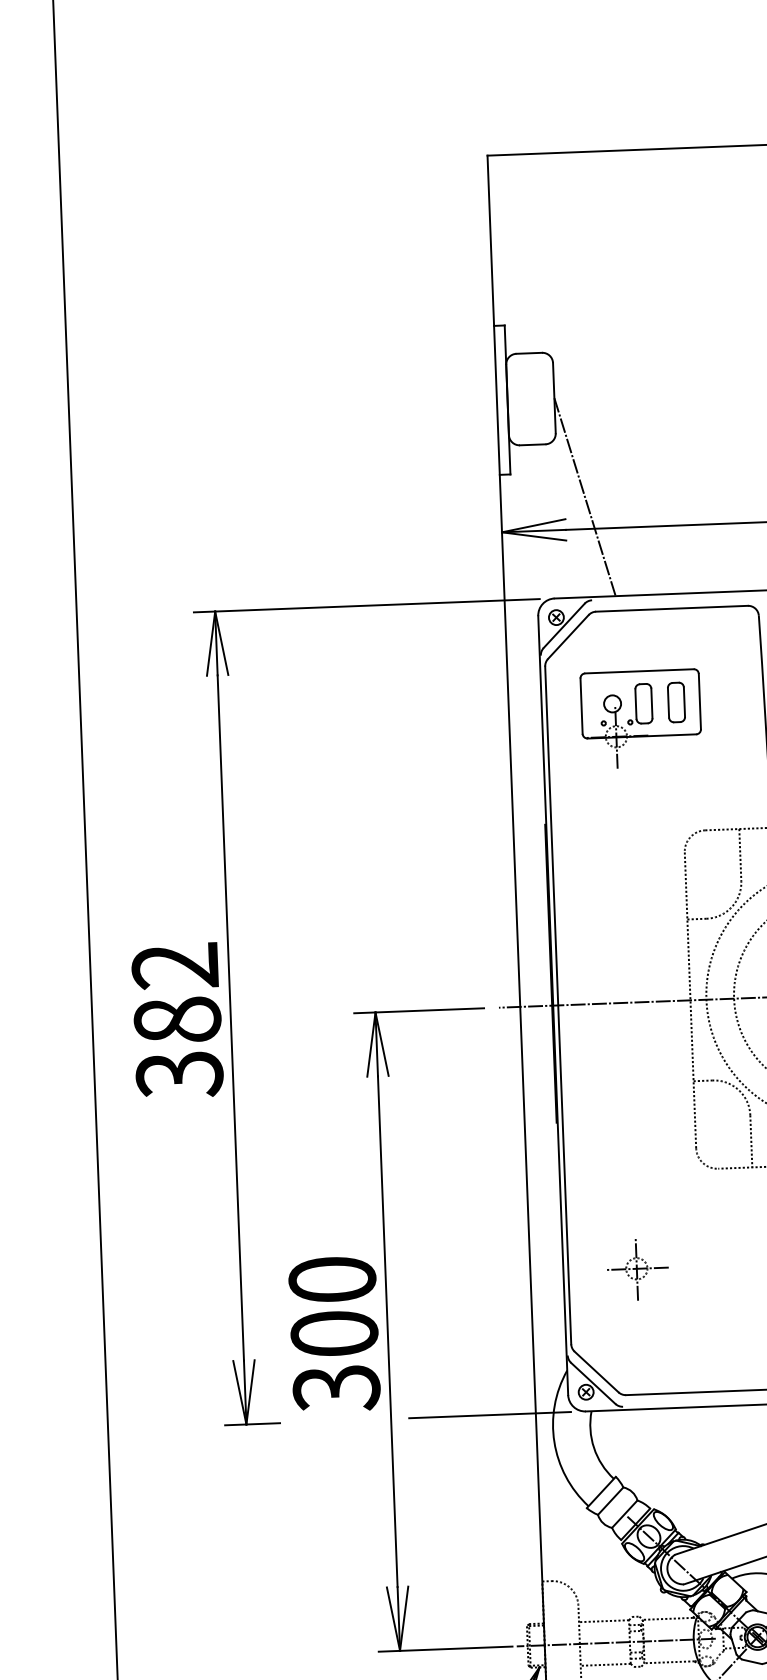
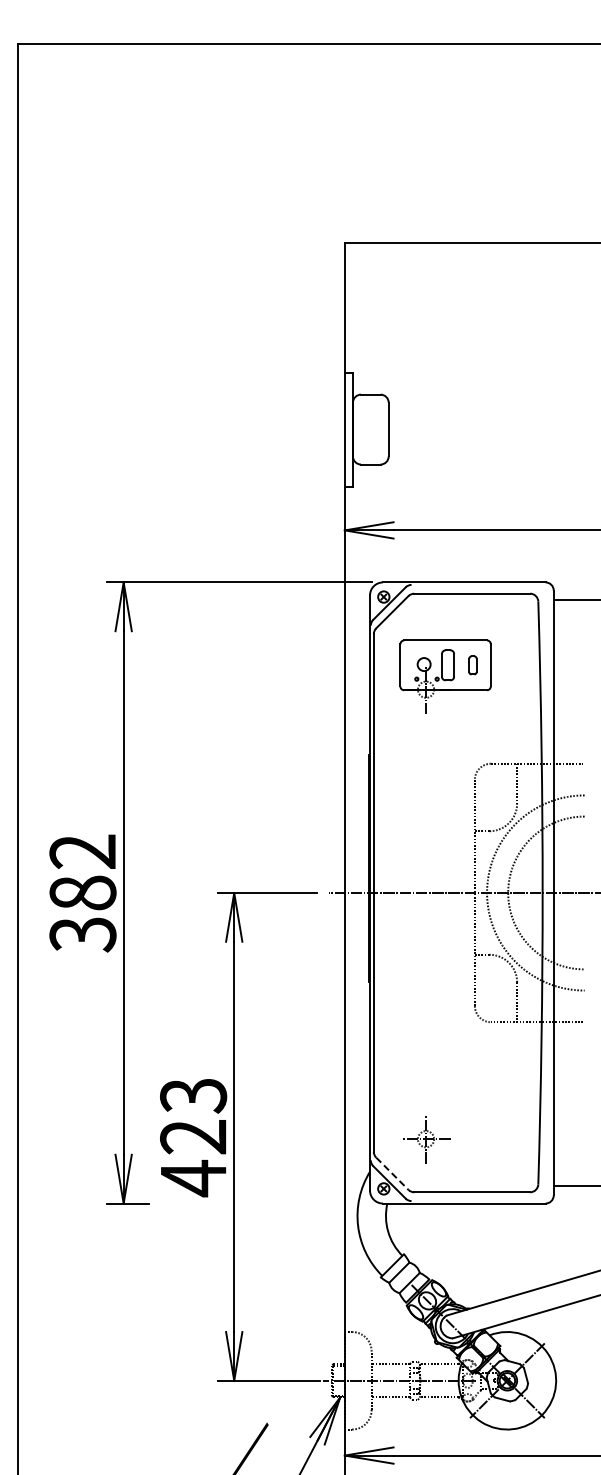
line: (584, 496) -> (408, 505), removed
part: (675, 702) -> (472, 665), size x0.6
part: (637, 1269) -> (426, 1139), moved
text: (334, 1334) -> (193, 1137), 300 -> 423
line: (596, 1371) -> (392, 1173), solid -> dashed
line: (489, 1415) -> (309, 1203), removed

